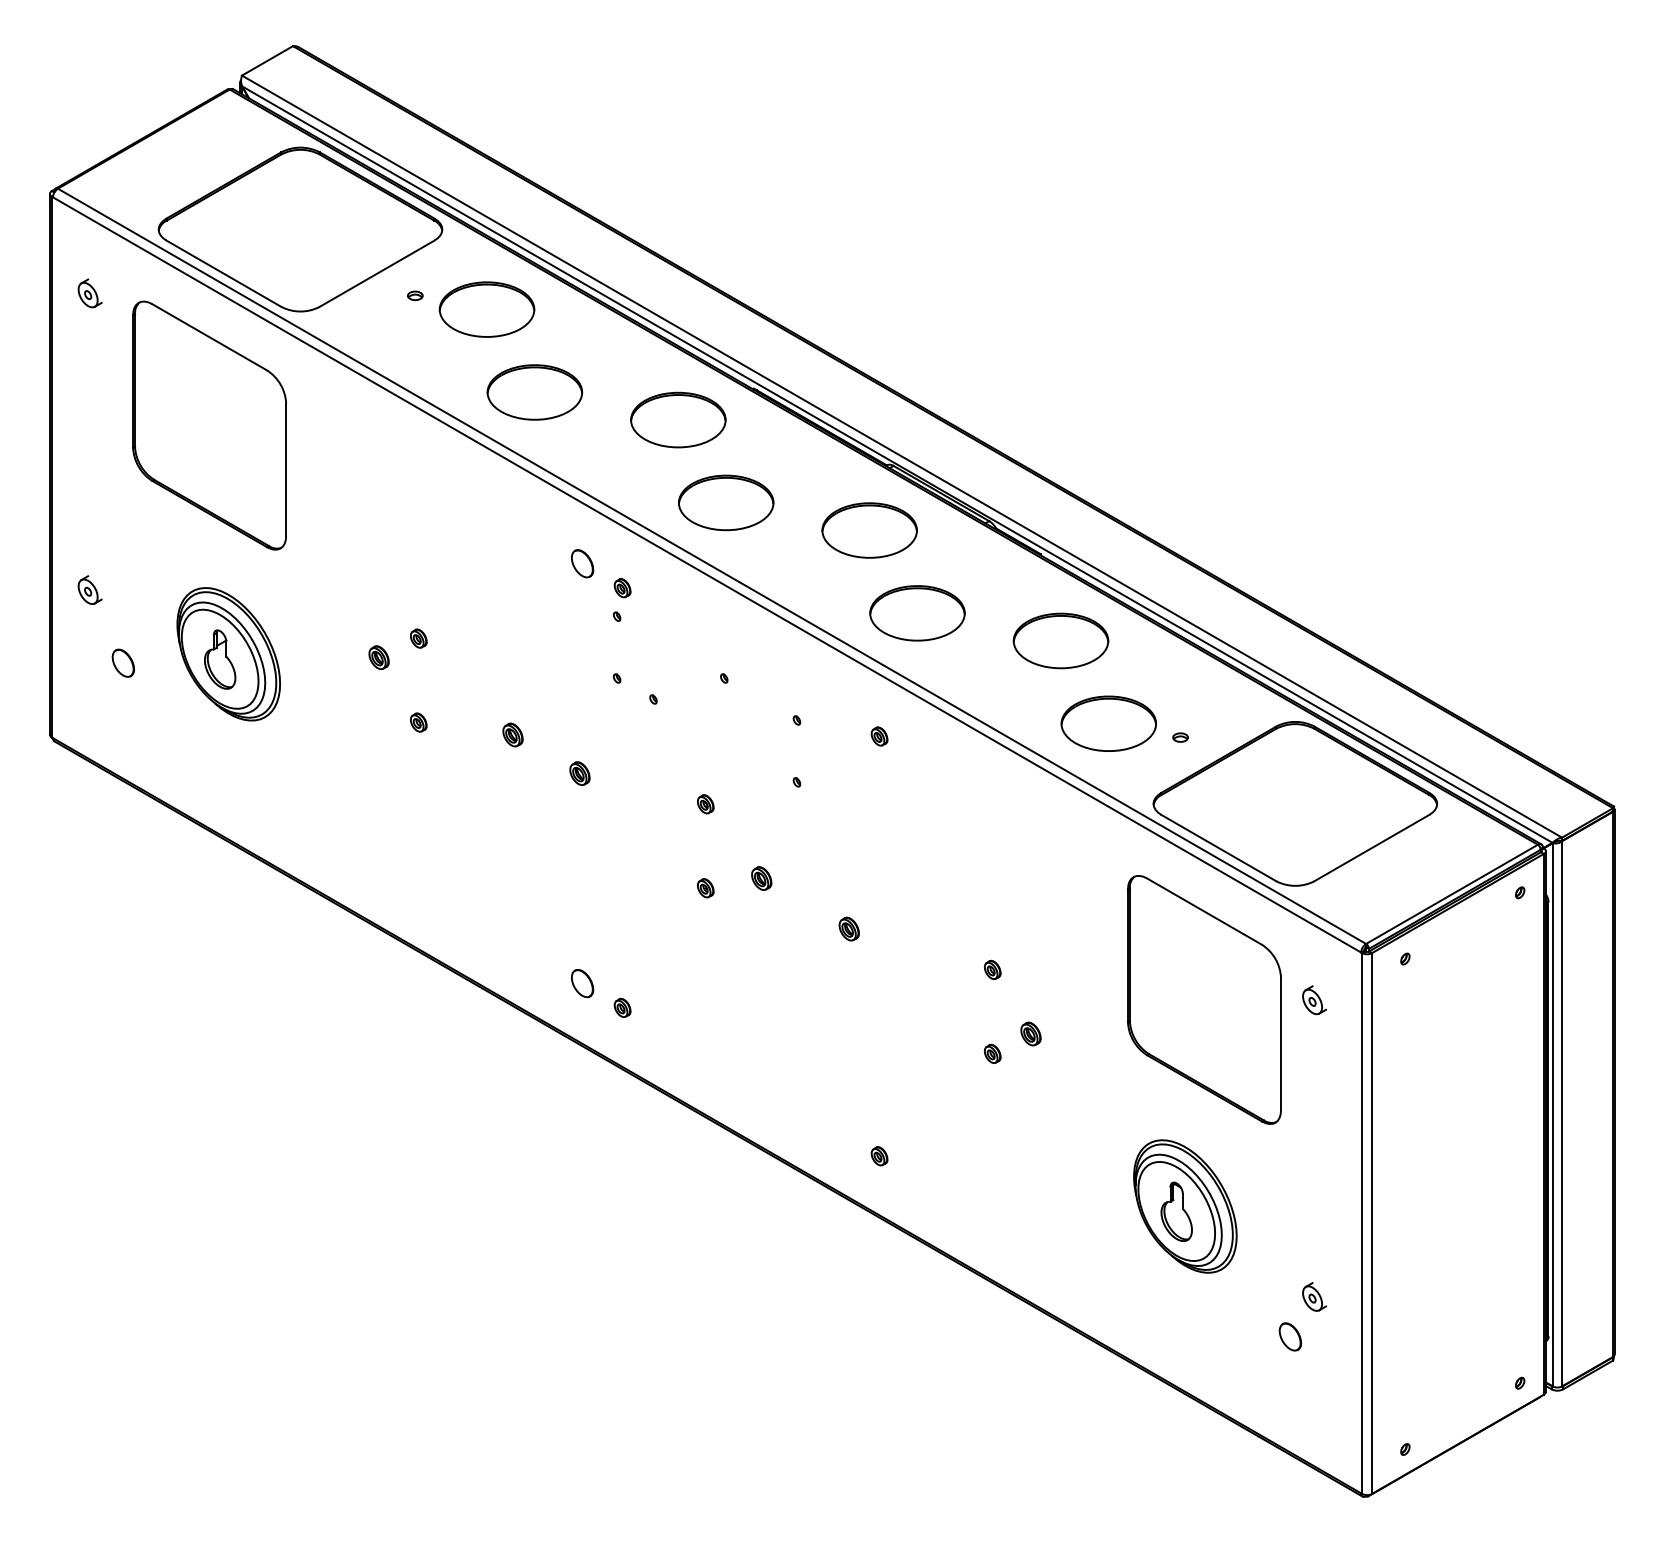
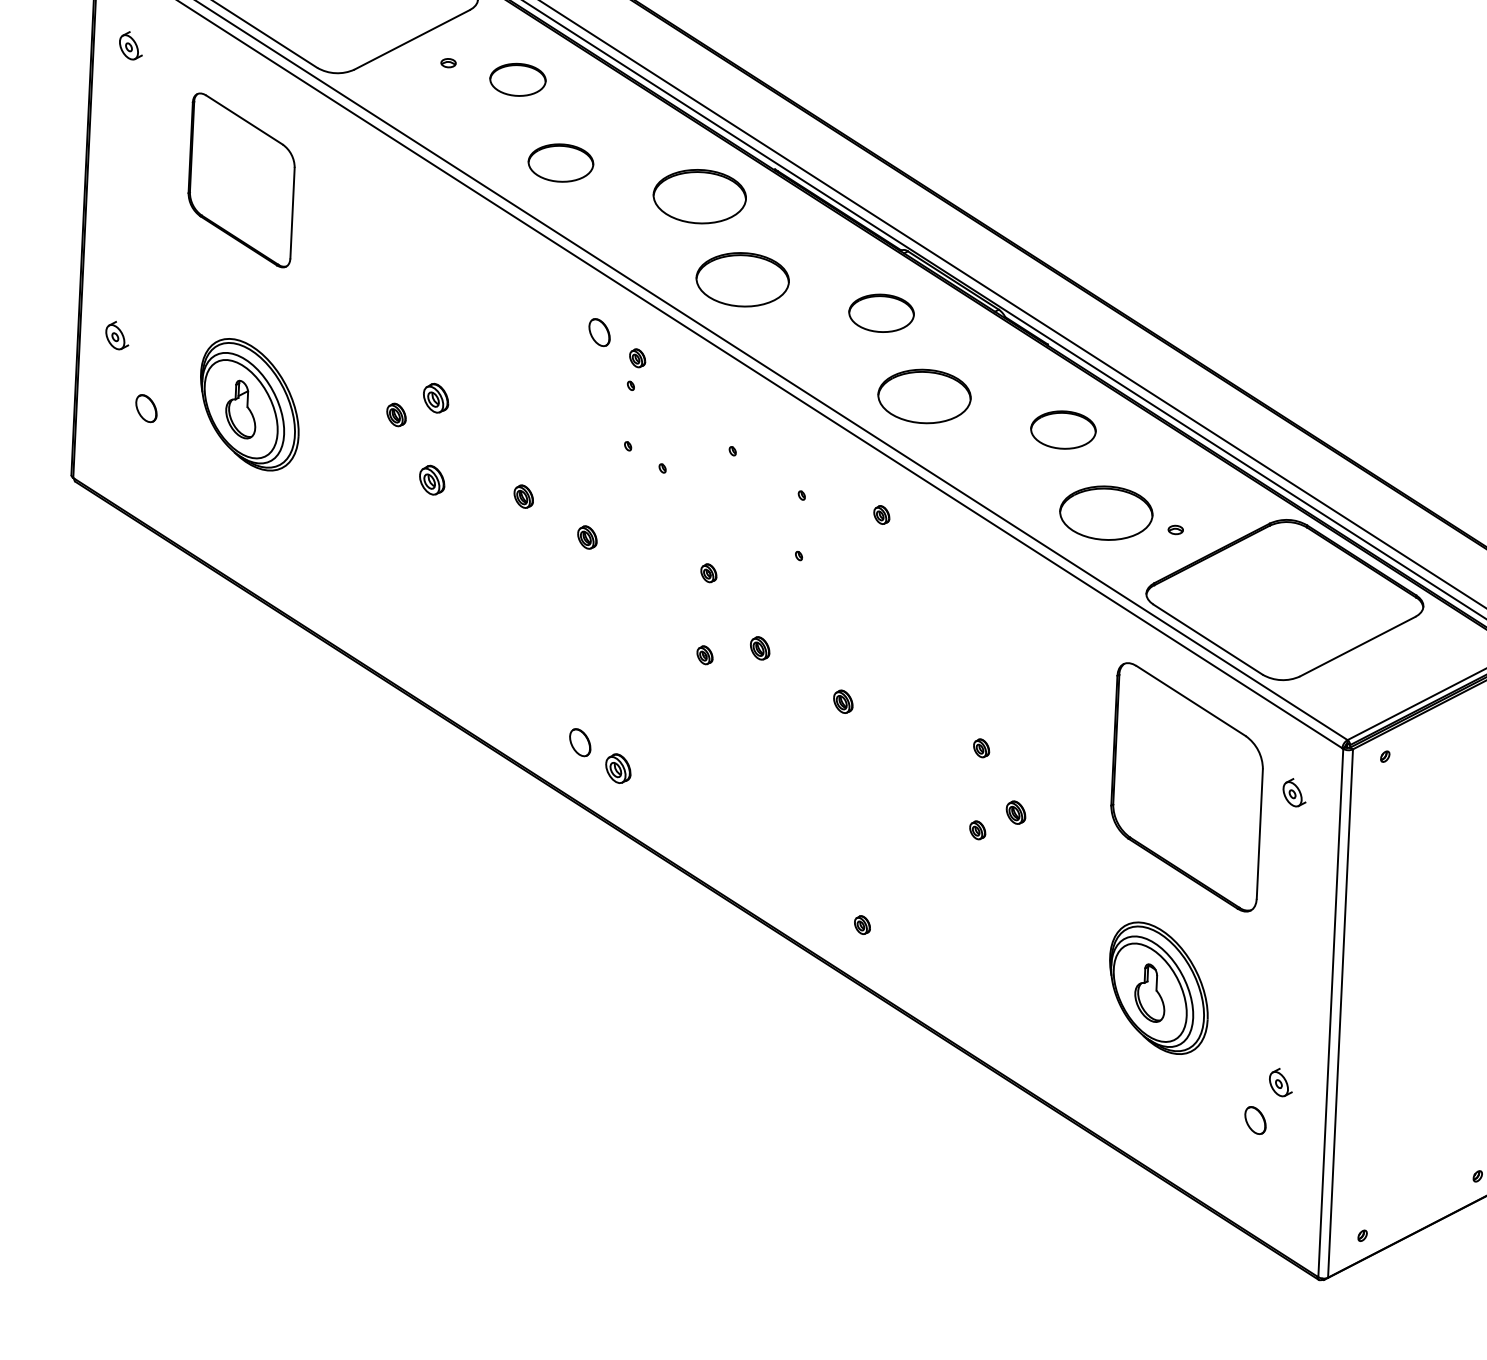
part: (486, 309) -> (517, 79), size x0.6
part: (534, 392) -> (560, 163), size x0.7
part: (209, 425) -> (241, 180), size x0.7
part: (869, 530) -> (881, 313), size x0.7
part: (418, 638) -> (435, 398), size x1.6
part: (1060, 640) -> (1062, 429), size x0.7
part: (418, 722) -> (432, 480), size x1.6
part: (622, 1007) -> (618, 767), size x1.6

